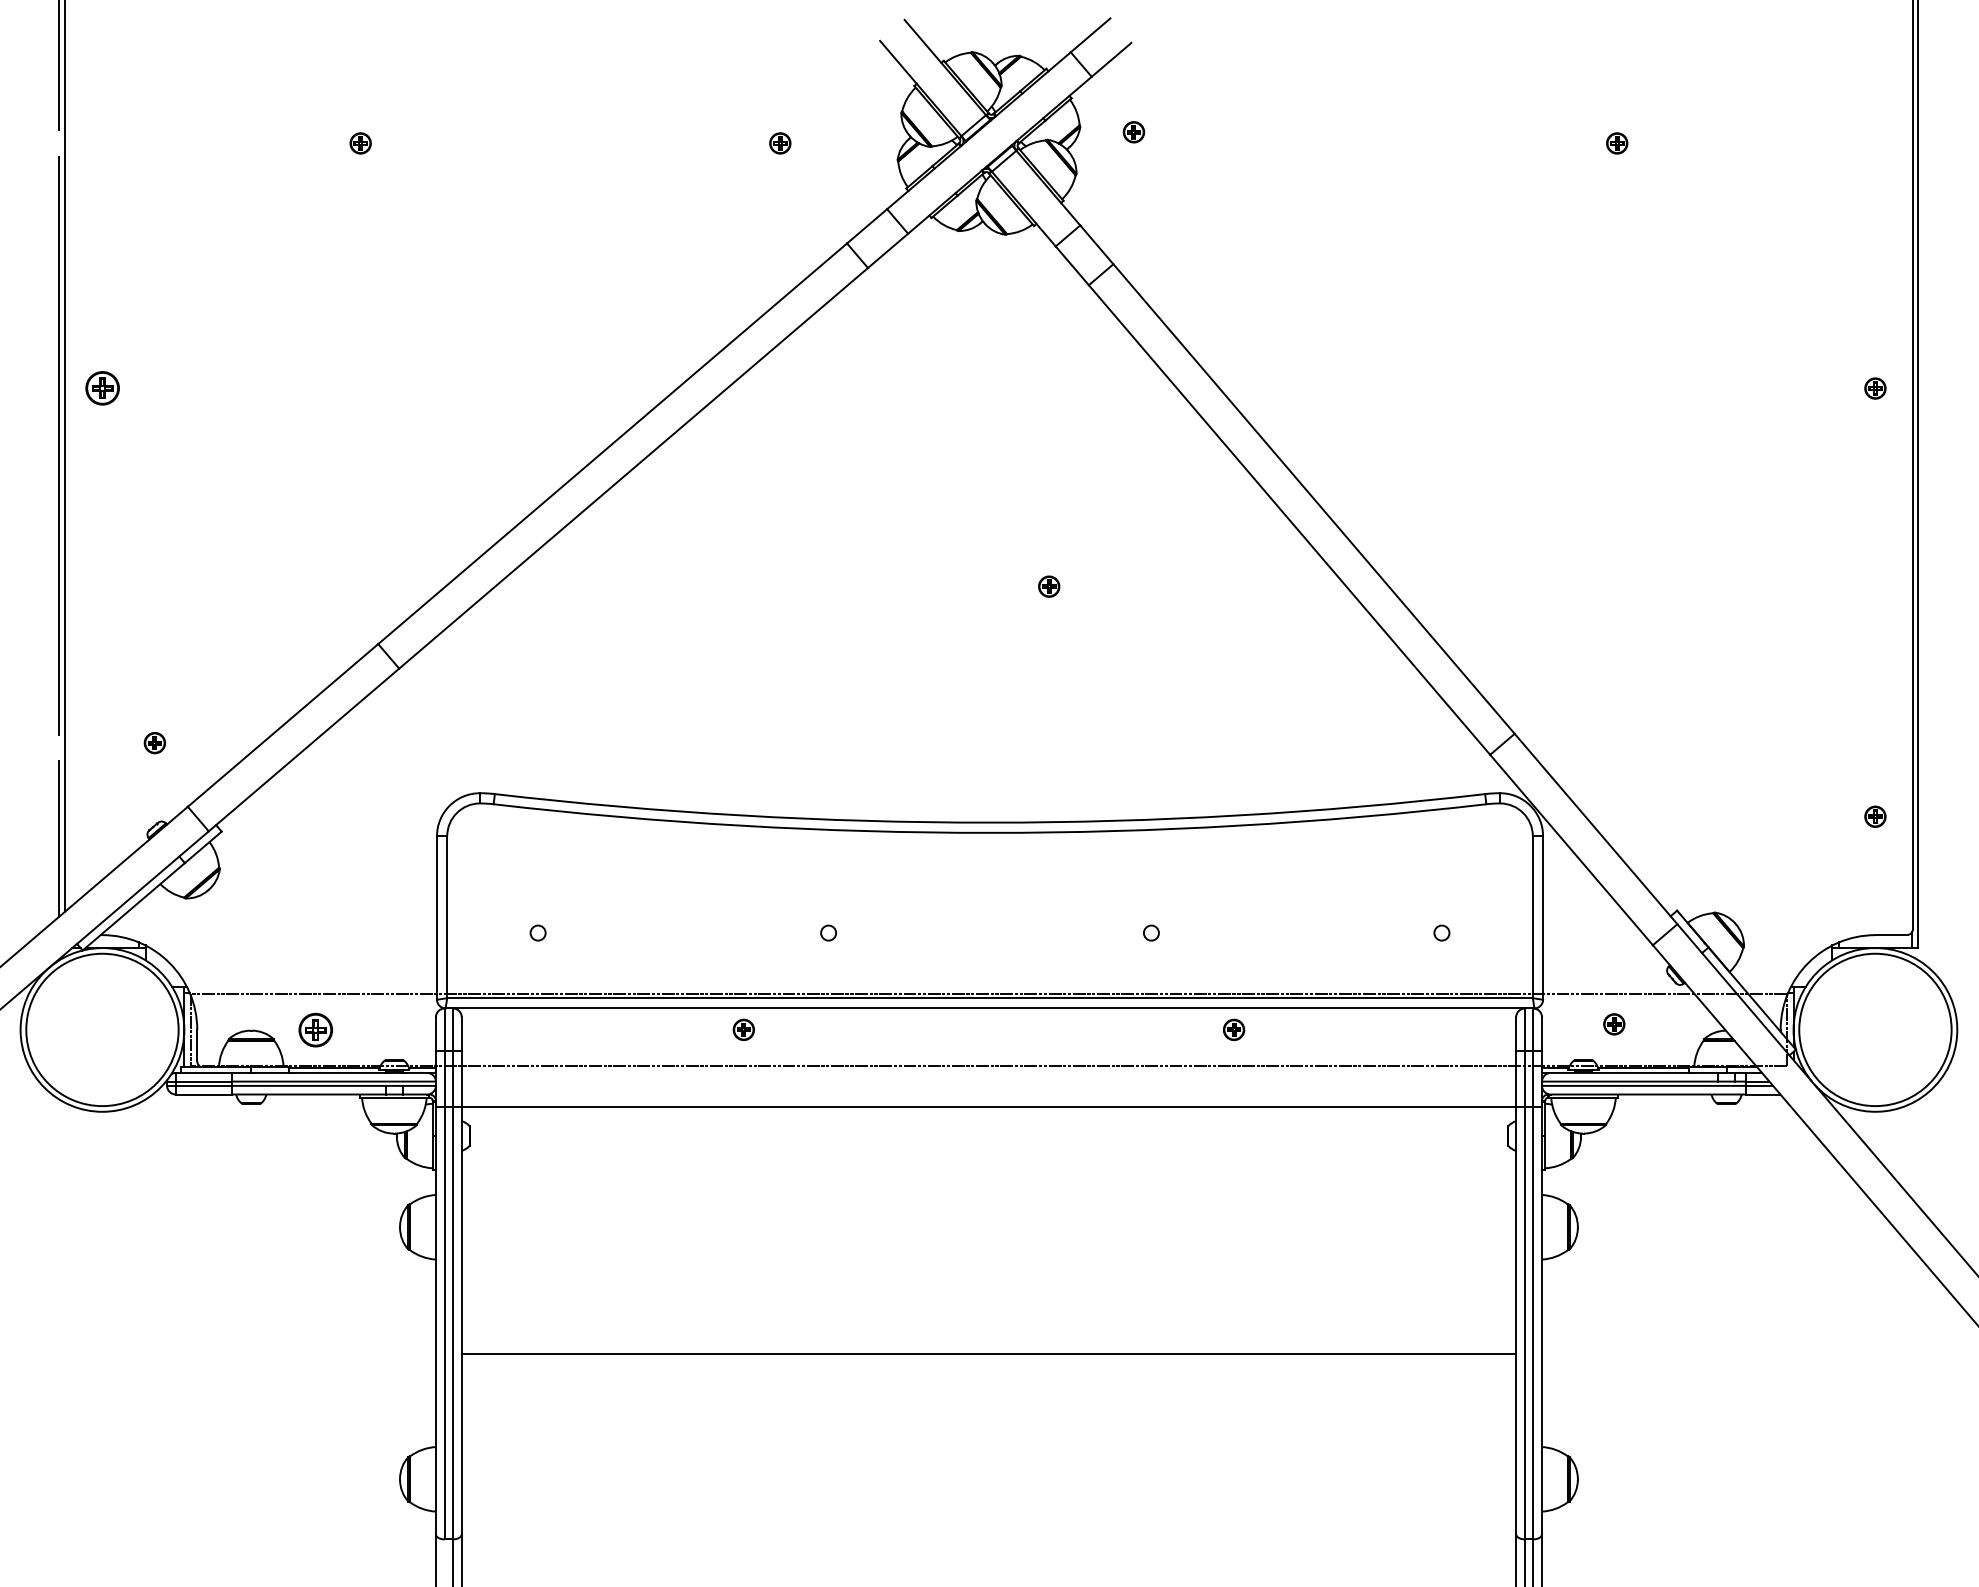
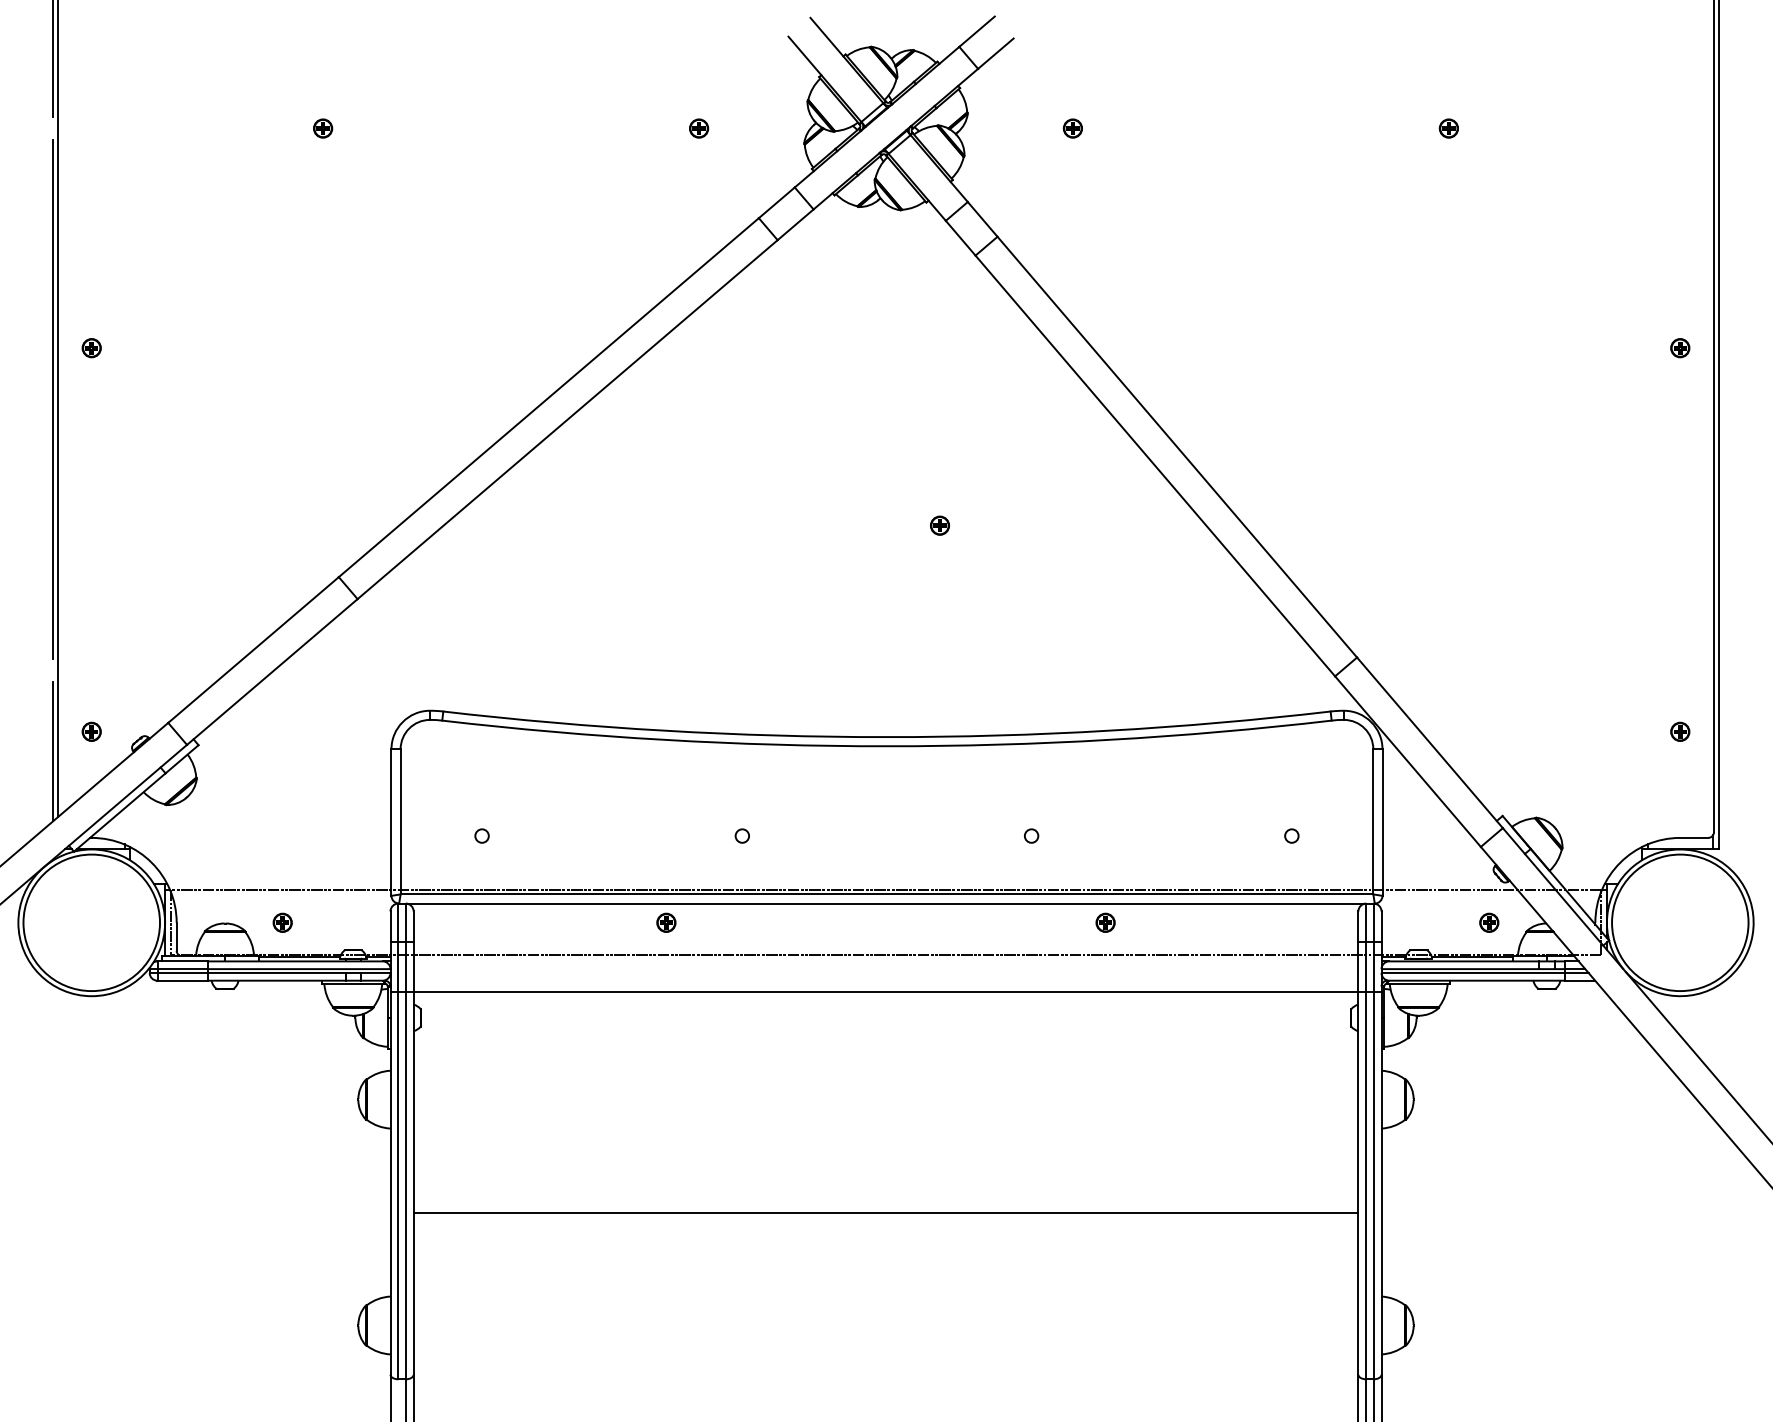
part: (1133, 132) -> (1072, 128), moved
part: (102, 388) -> (91, 348), size x0.62
part: (154, 742) -> (91, 731), moved
part: (1614, 1023) -> (1489, 922), moved
part: (315, 1029) -> (282, 922), size x0.62

